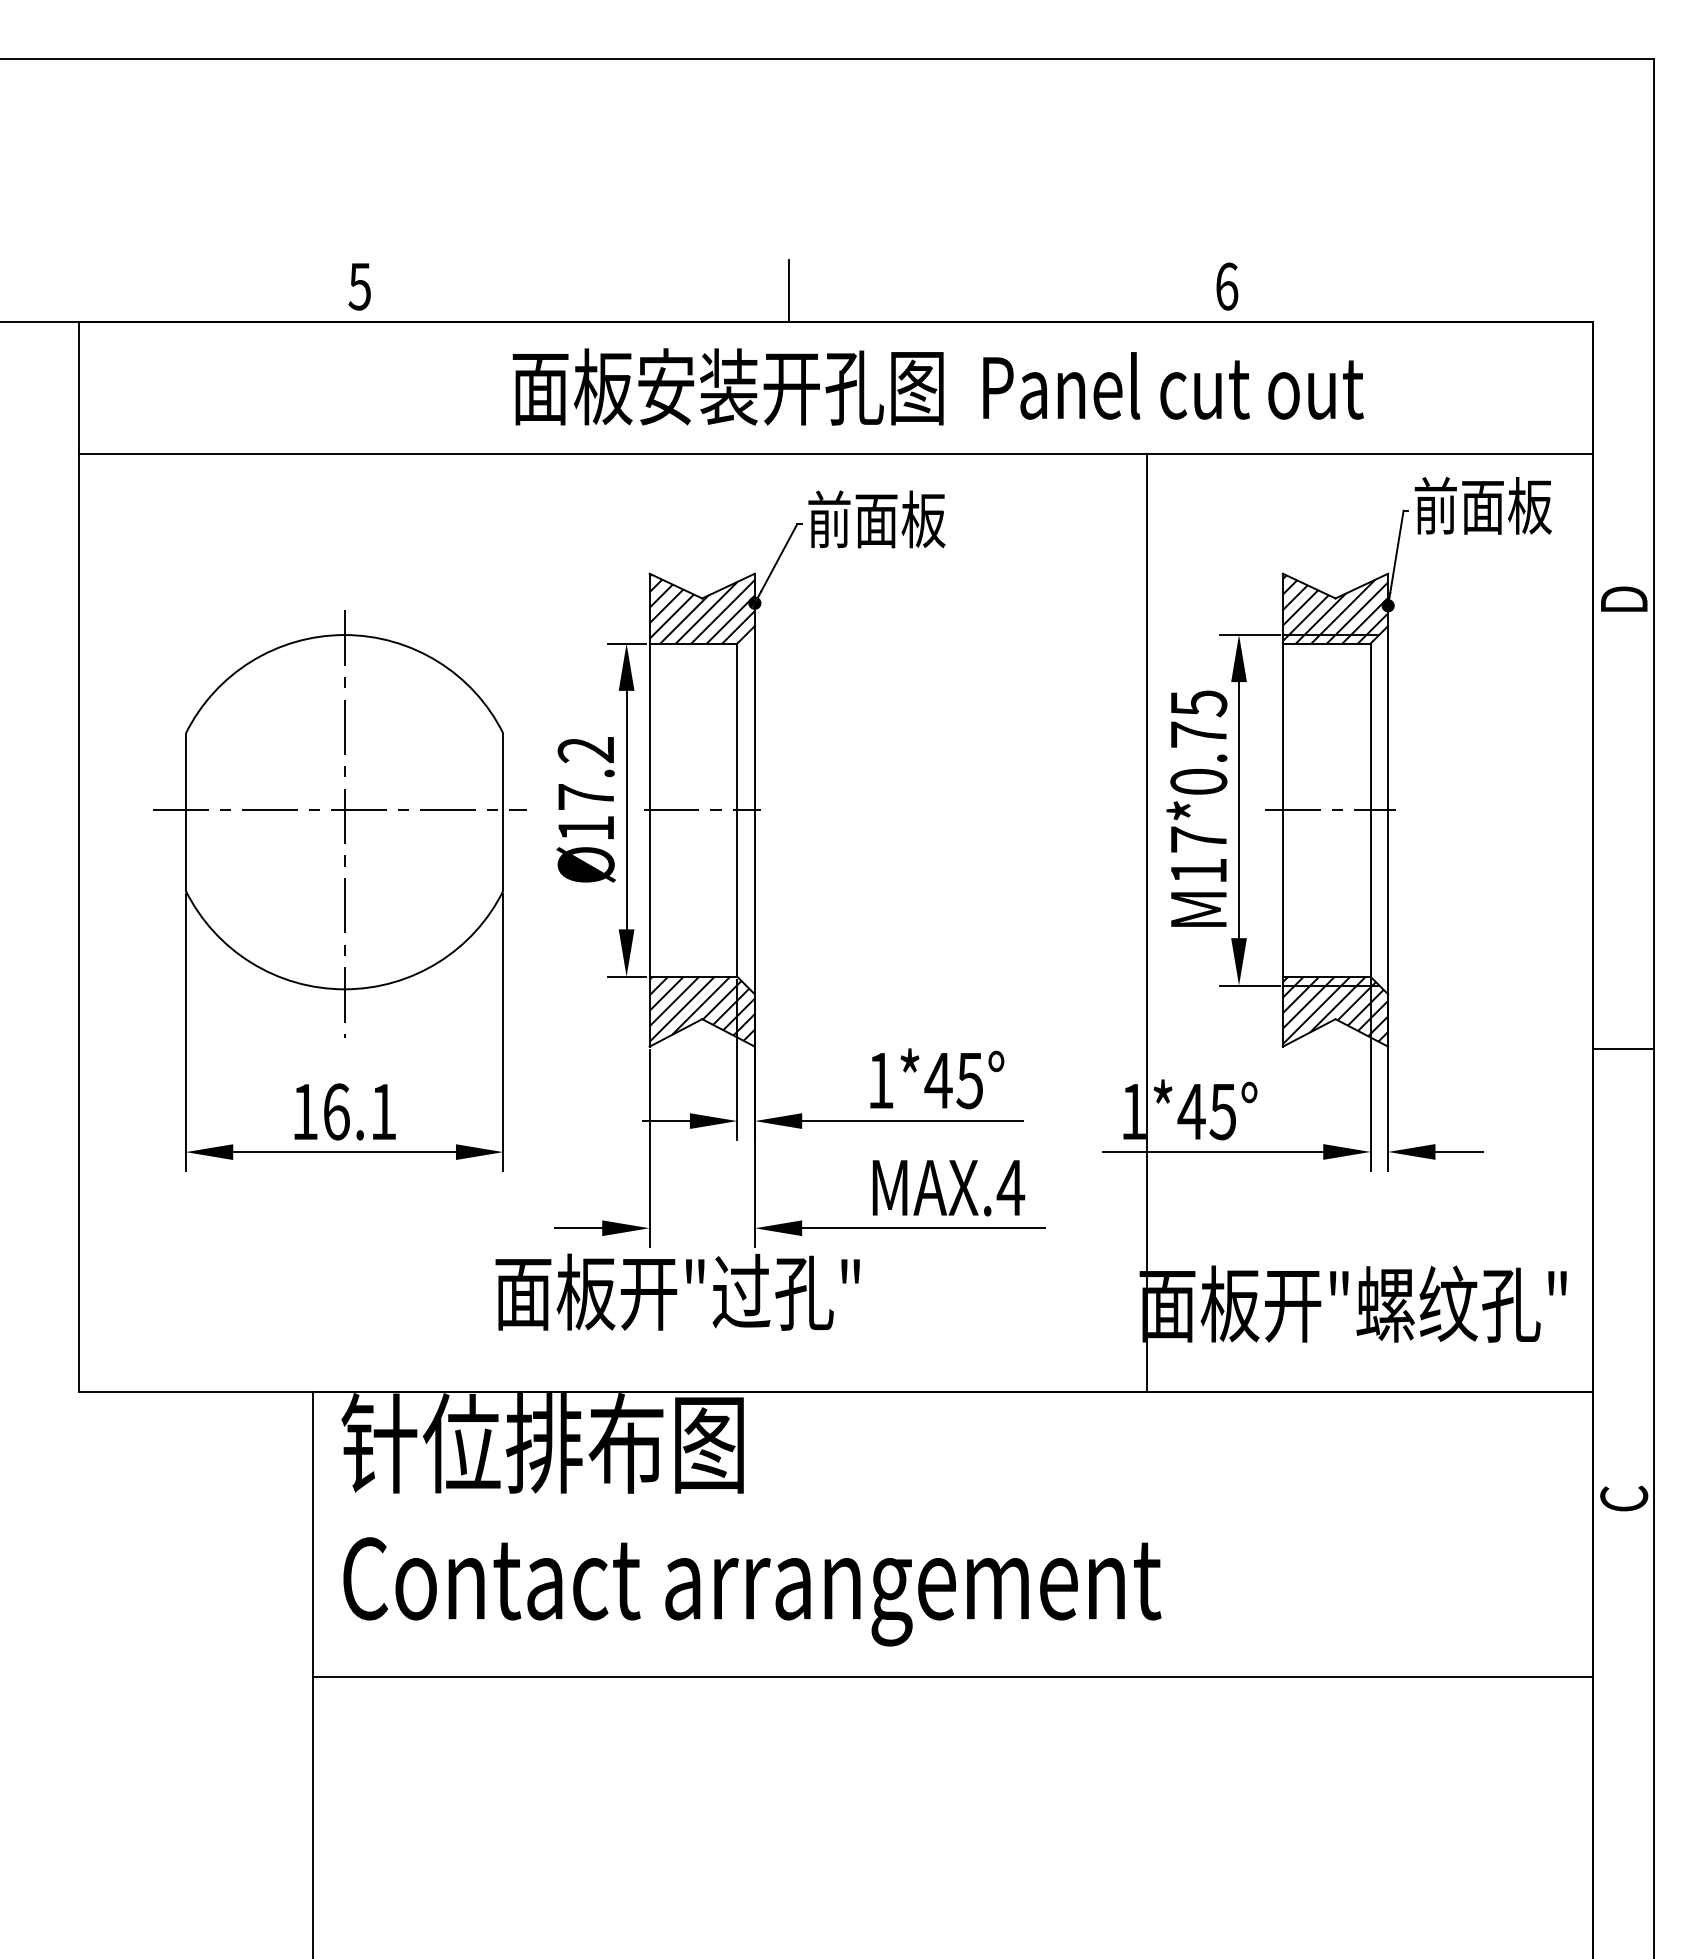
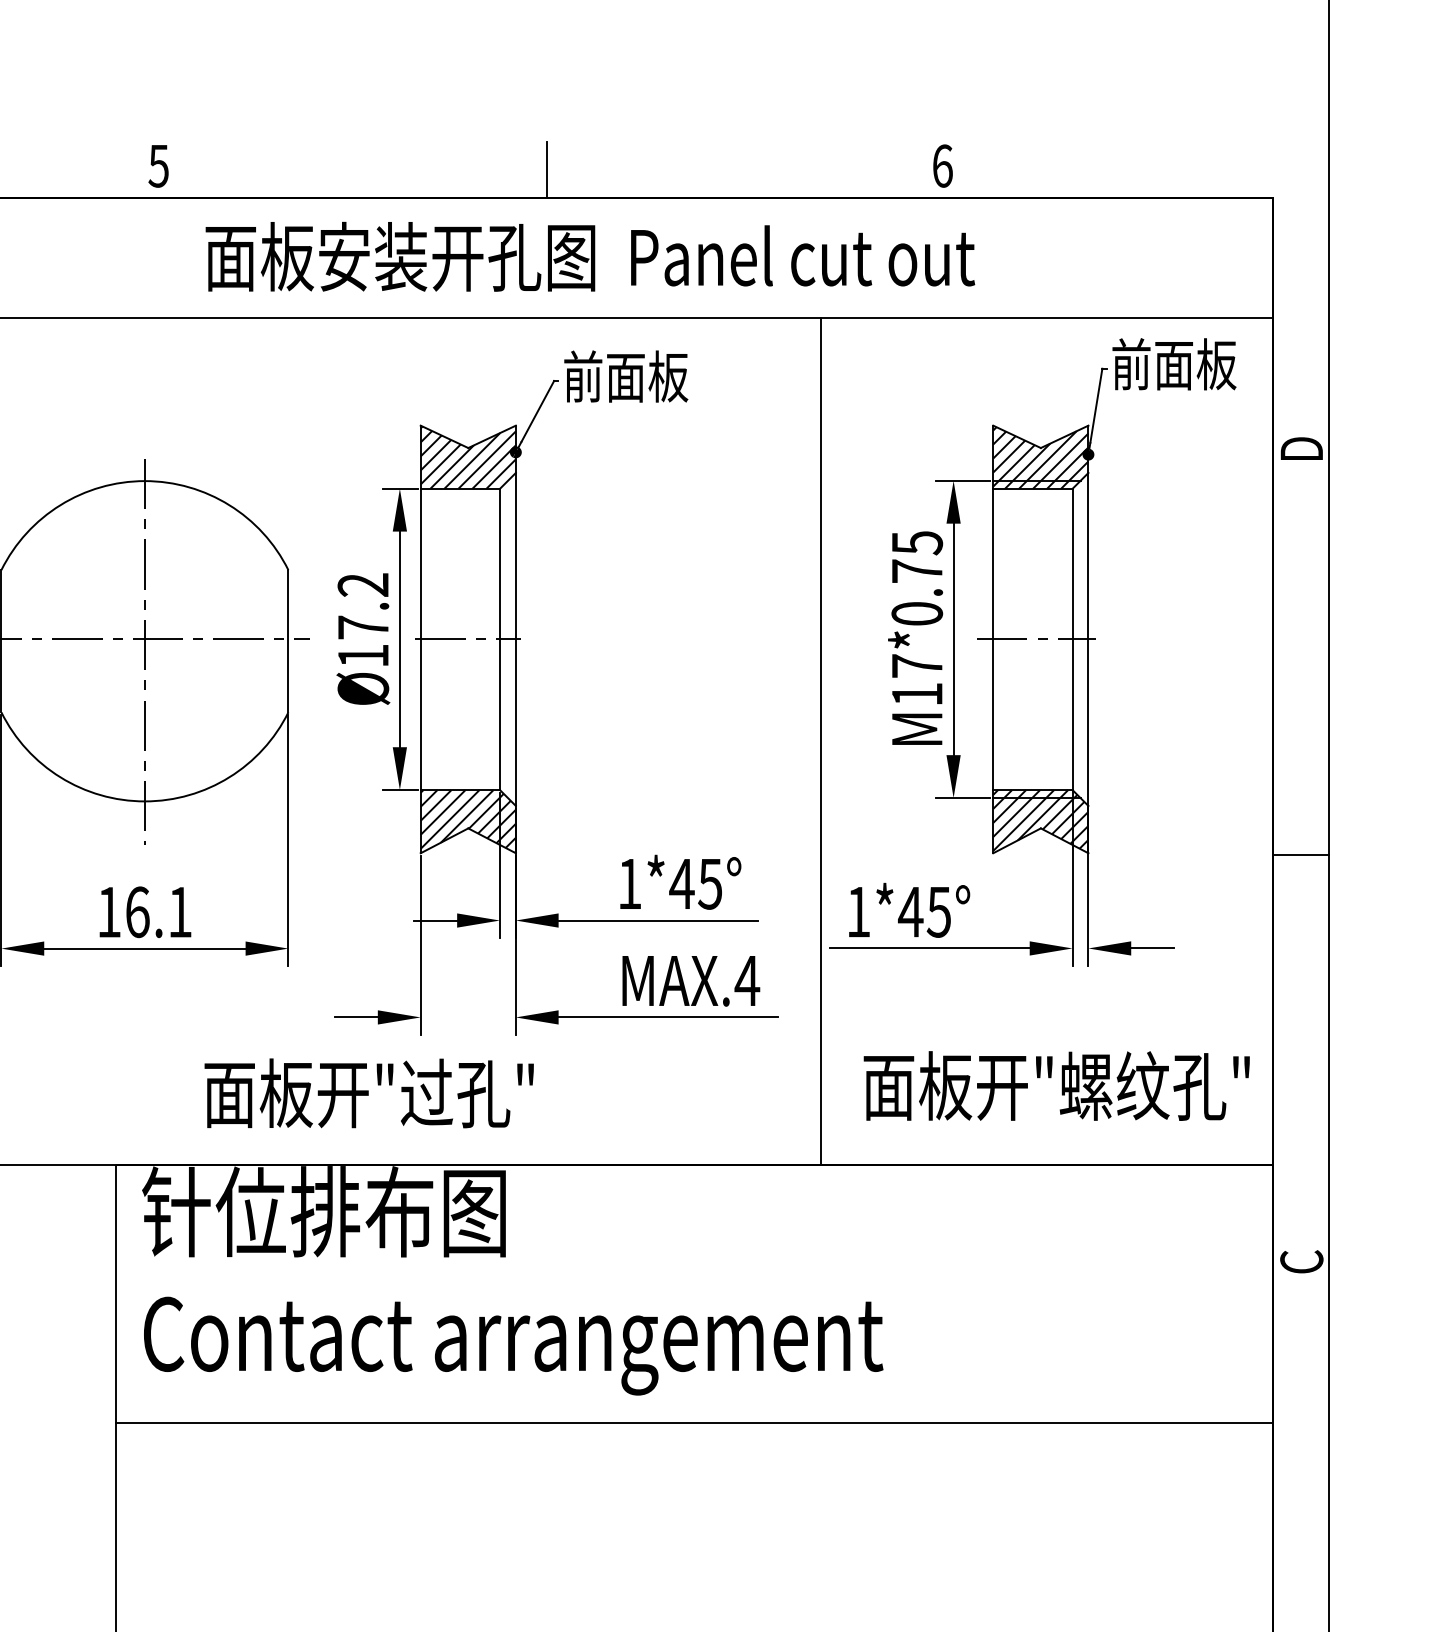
text: (937, 386) -> (589, 256), moved
line: (1146, 922) -> (821, 740), moved
text: (677, 1291) -> (369, 1092), moved

